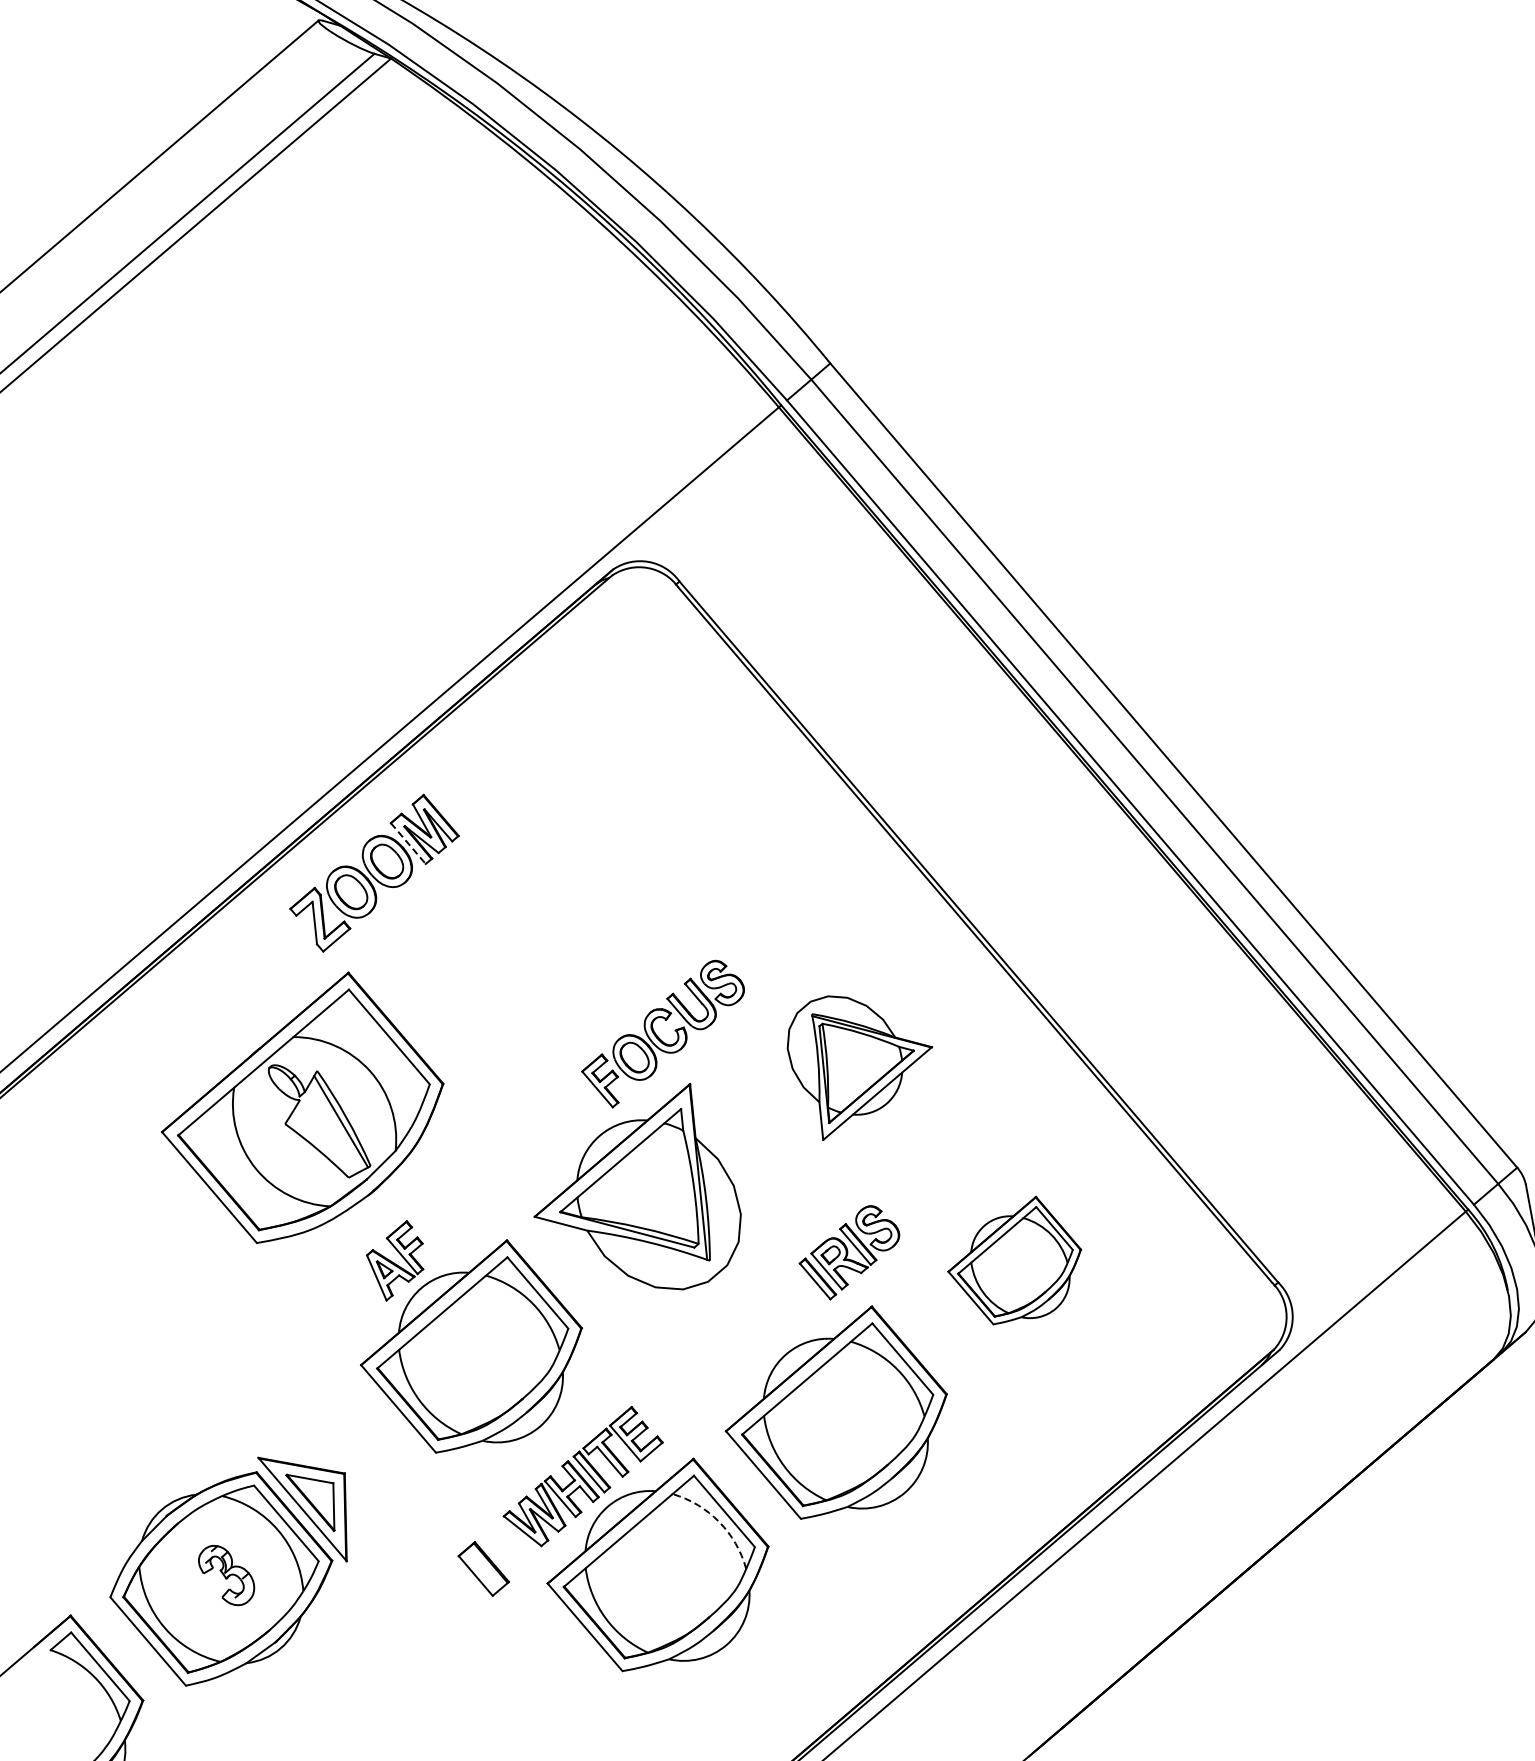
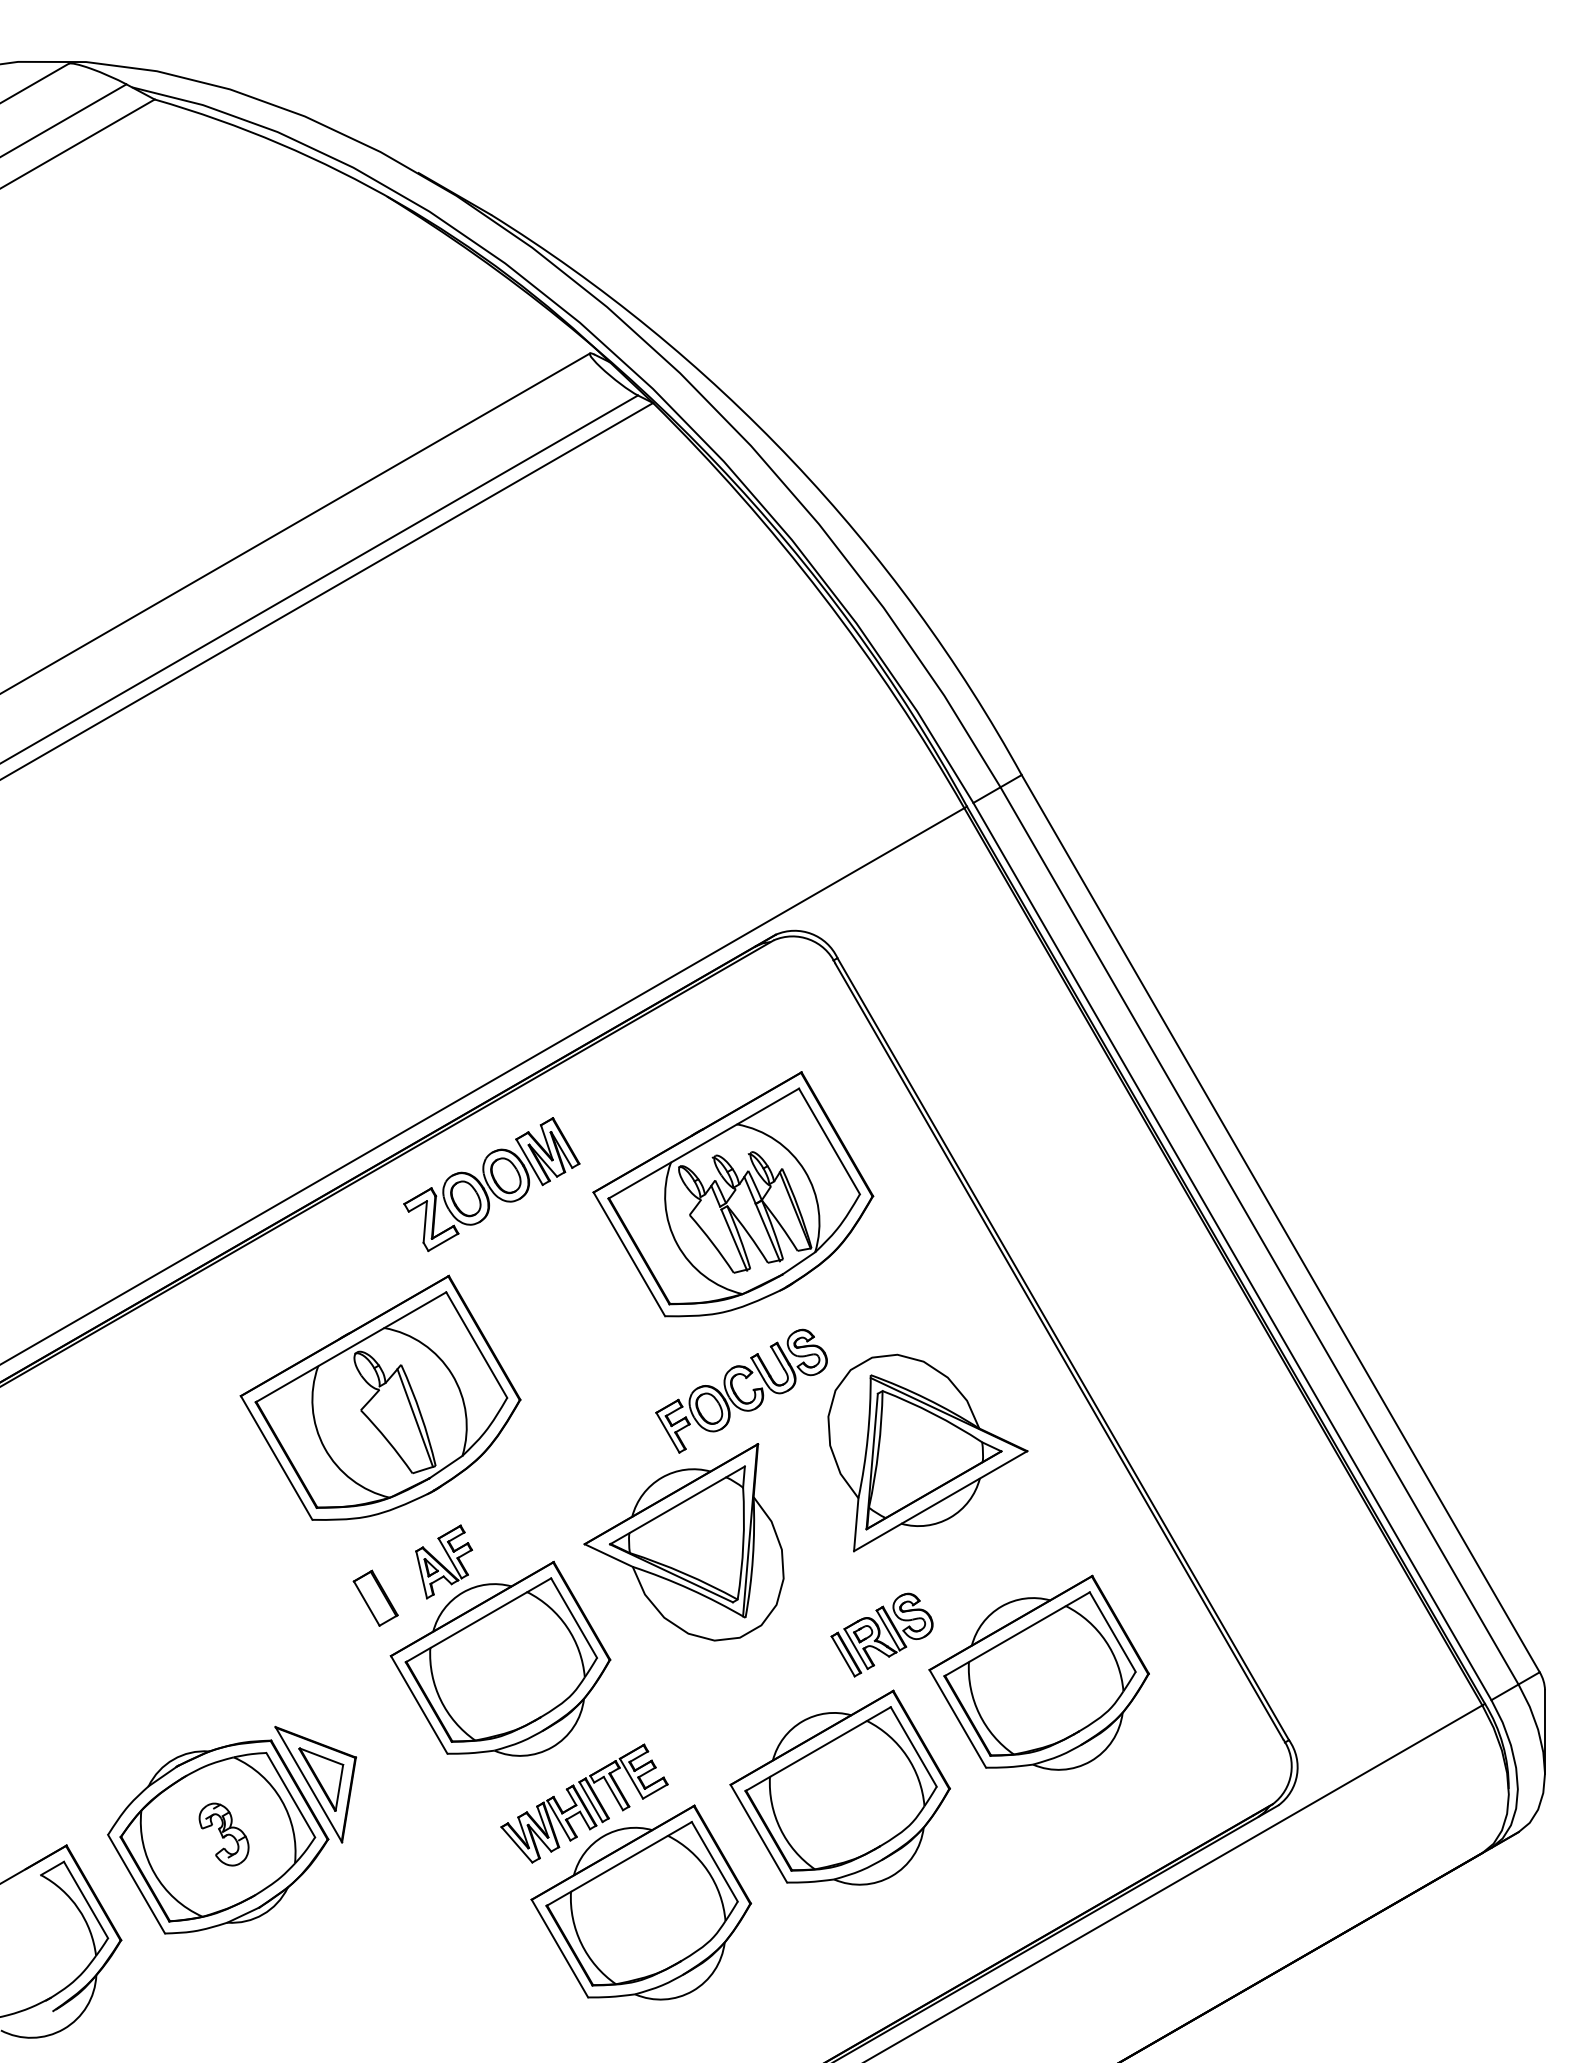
part: (619, 838) -> (733, 1194), added
line: (408, 843) -> (529, 1162), dashed -> solid
part: (861, 1060) -> (927, 1452), size x1.43
part: (1014, 1261) -> (1038, 1672), size x1.67
arc: (718, 1521) -> (707, 1870), dashed -> solid
part: (483, 1568) -> (375, 1597), moved

